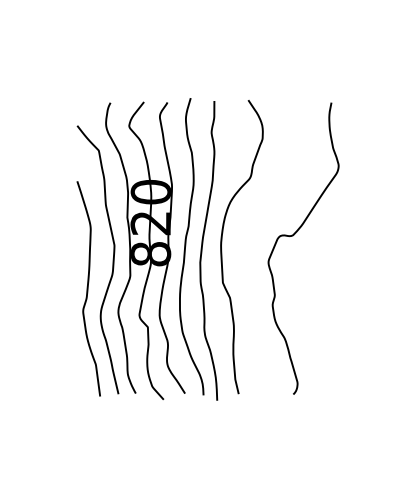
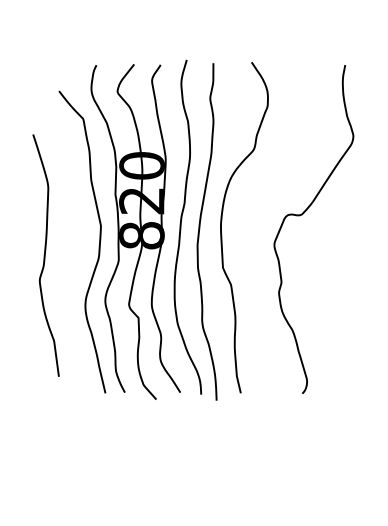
curve: (88, 288) -> (45, 255), moved

